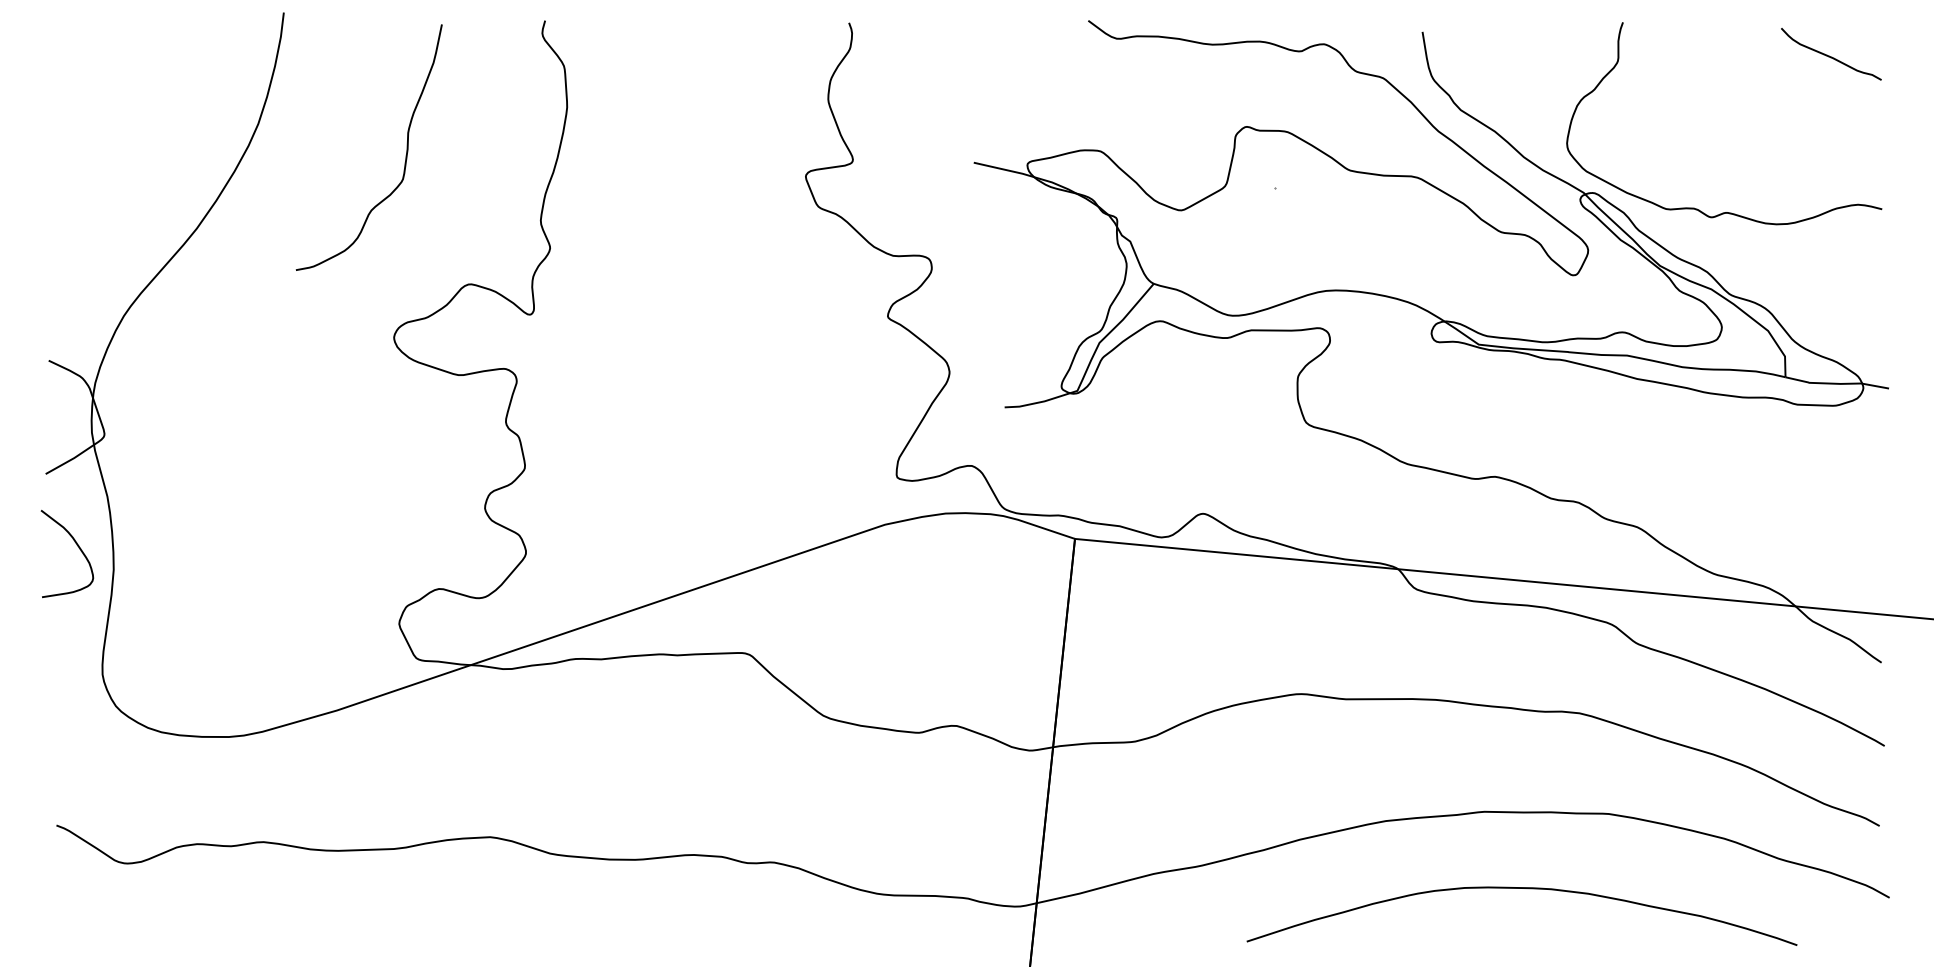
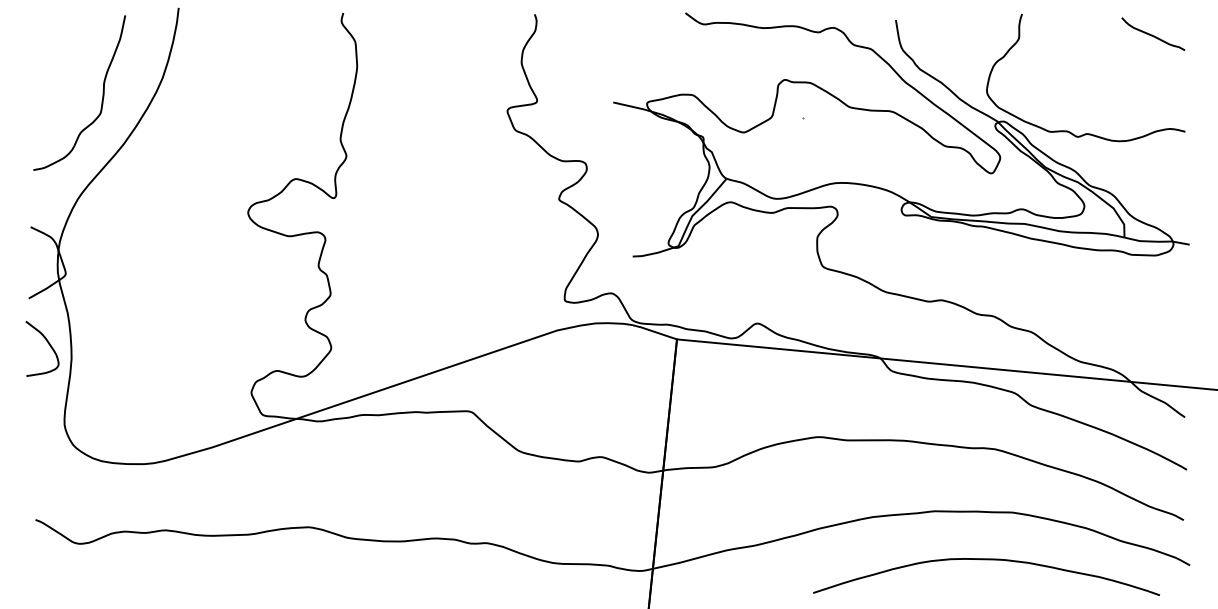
curve: (405, 146) -> (102, 92), moved
curve: (1521, 889) -> (986, 560), moved

